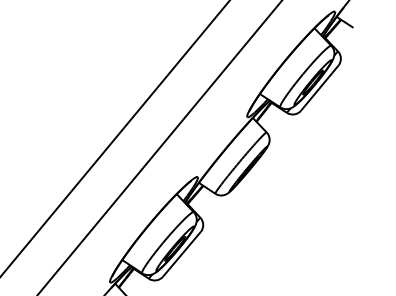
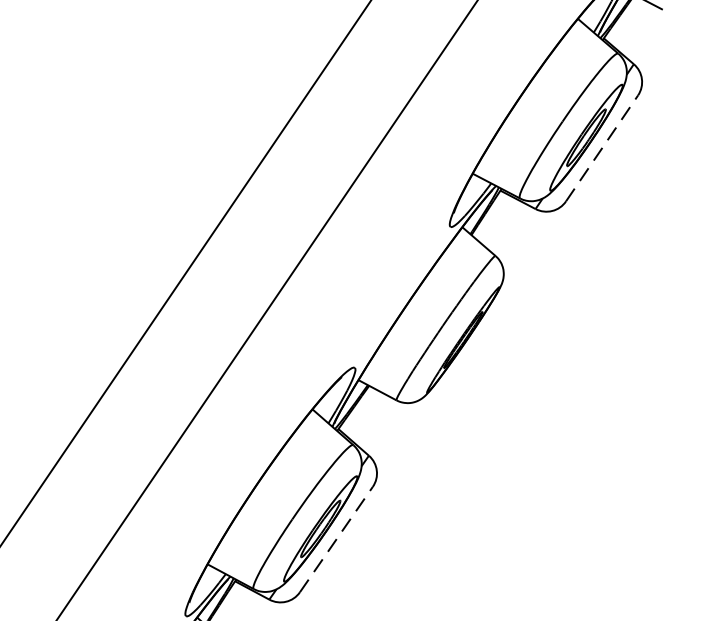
line: (320, 87) -> (603, 146), solid -> dashed
line: (182, 254) -> (337, 539), solid -> dashed

